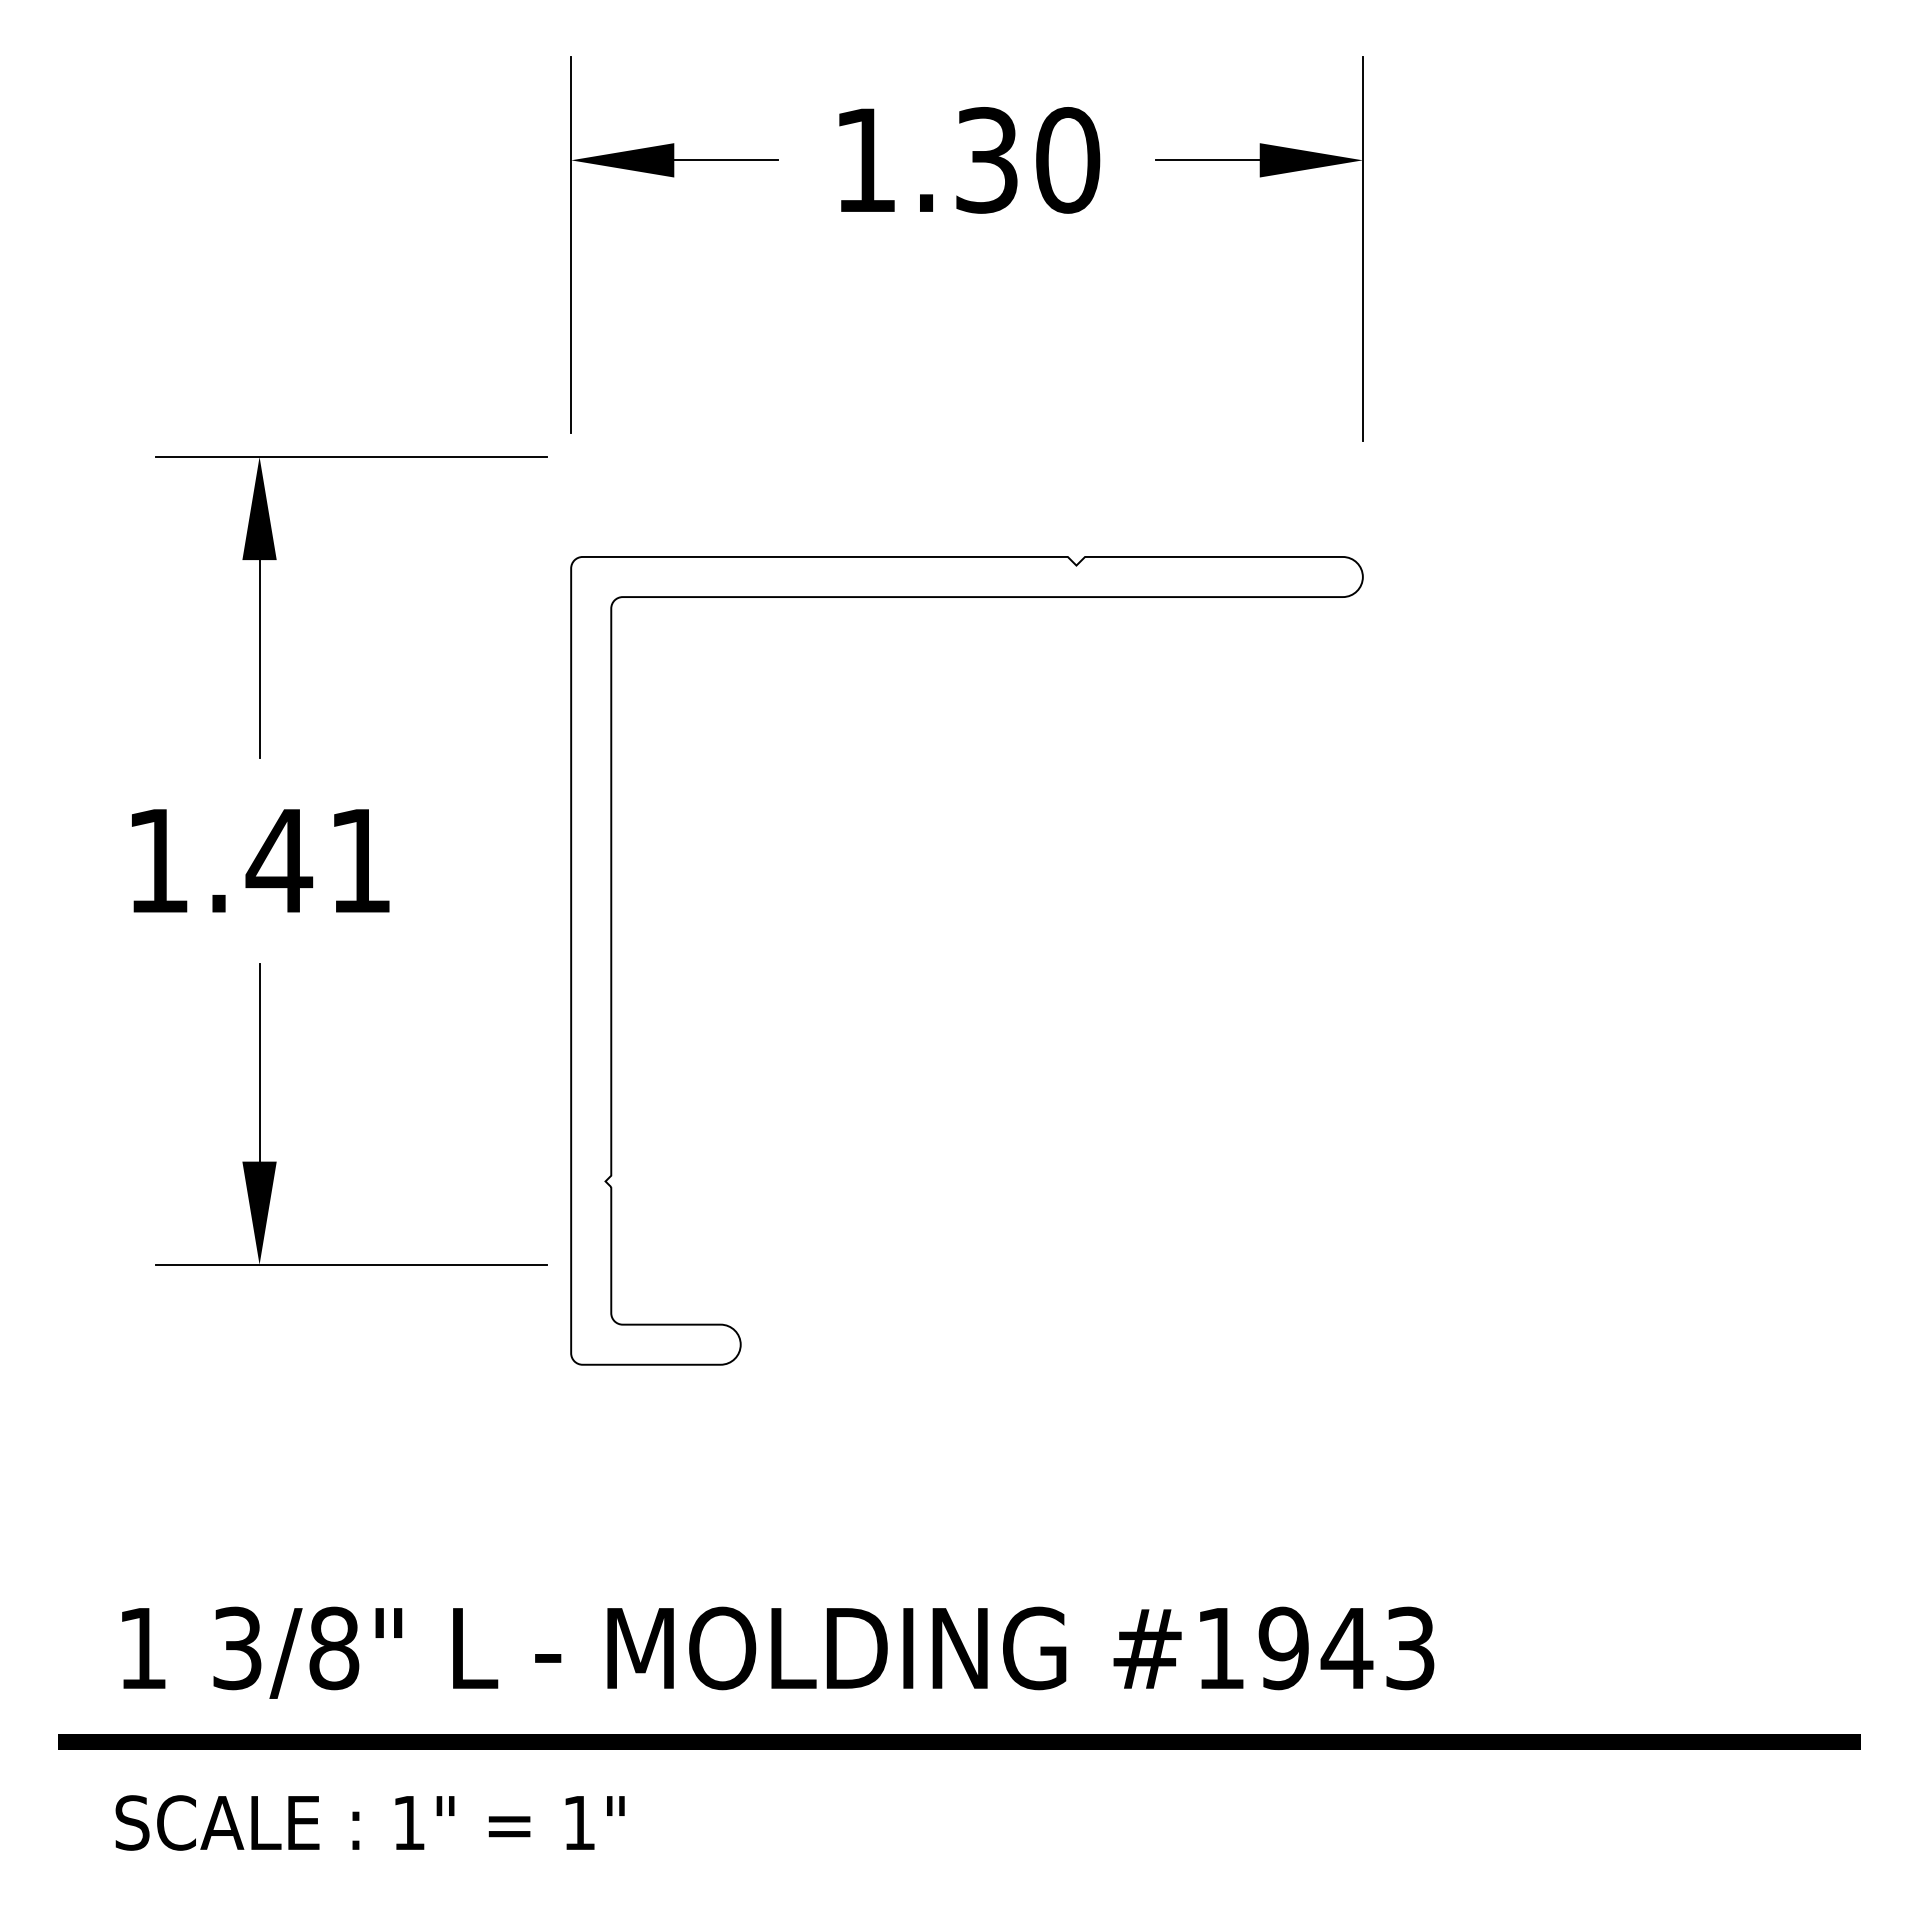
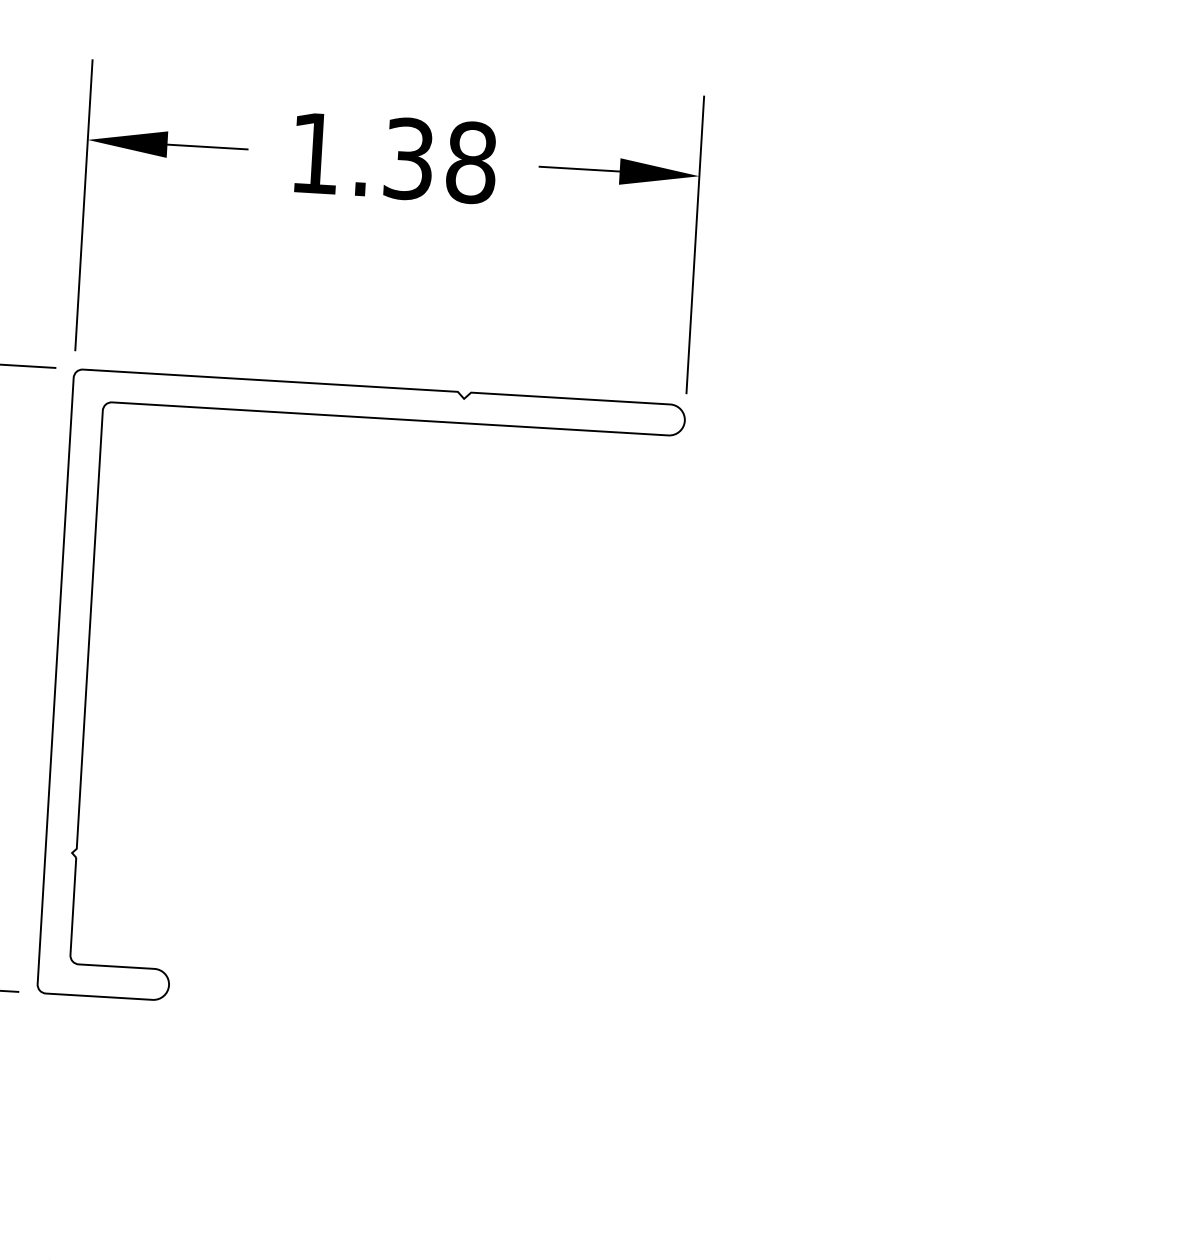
text: (1068, 160) -> (471, 162), 1.30 -> 1.38
part: (612, 960) -> (87, 682), moved

